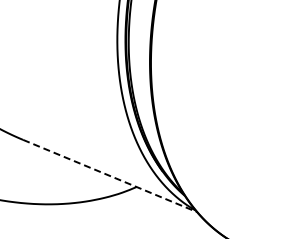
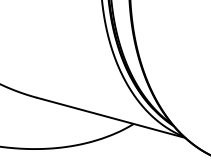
line: (110, 176) -> (111, 118), dashed -> solid

